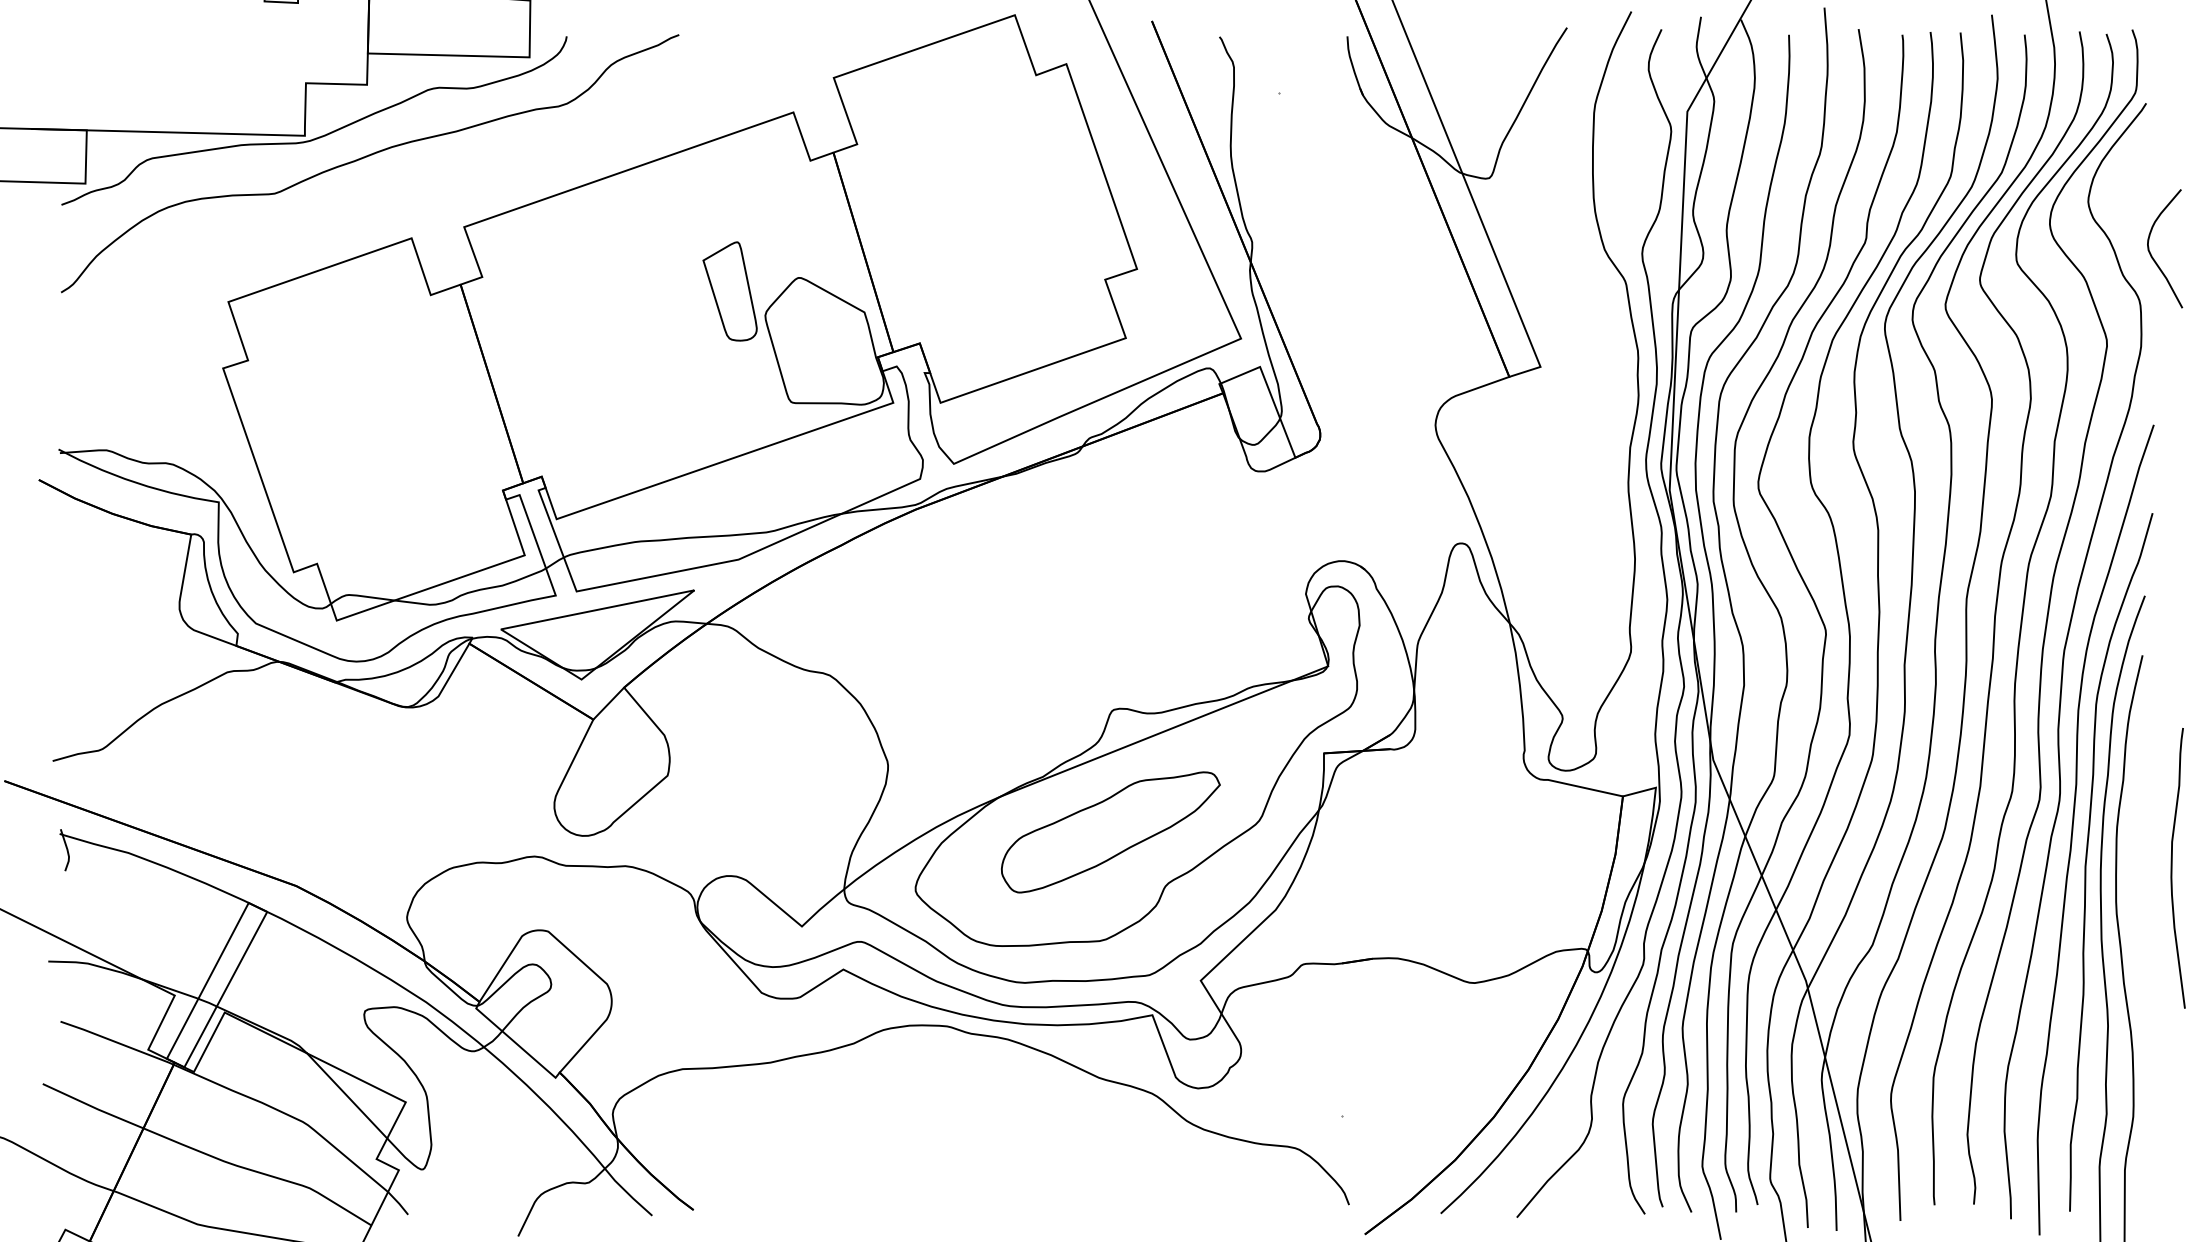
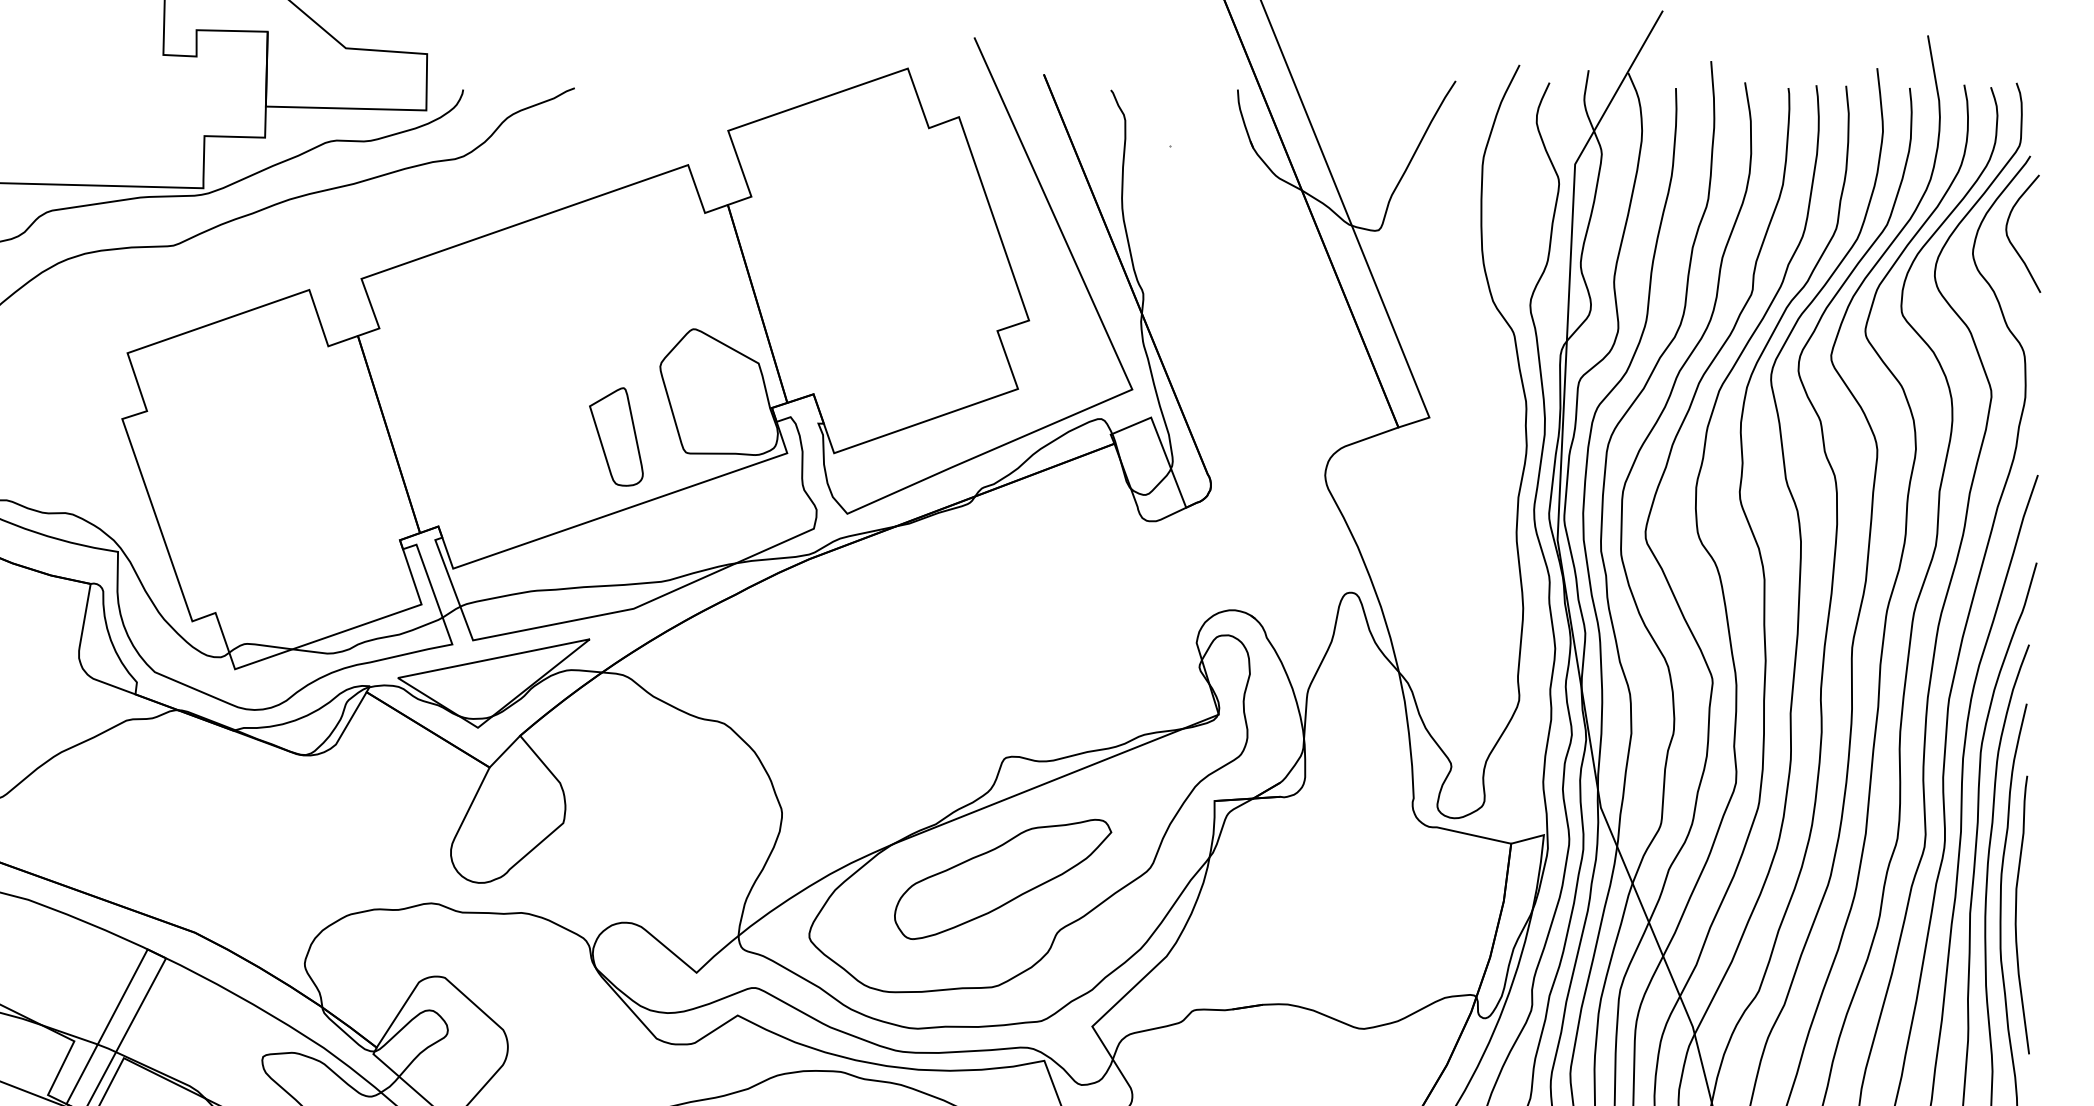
curve: (2152, 255) -> (2010, 240), moved
part: (729, 291) -> (615, 437), moved
curve: (2172, 868) -> (2016, 915), moved

